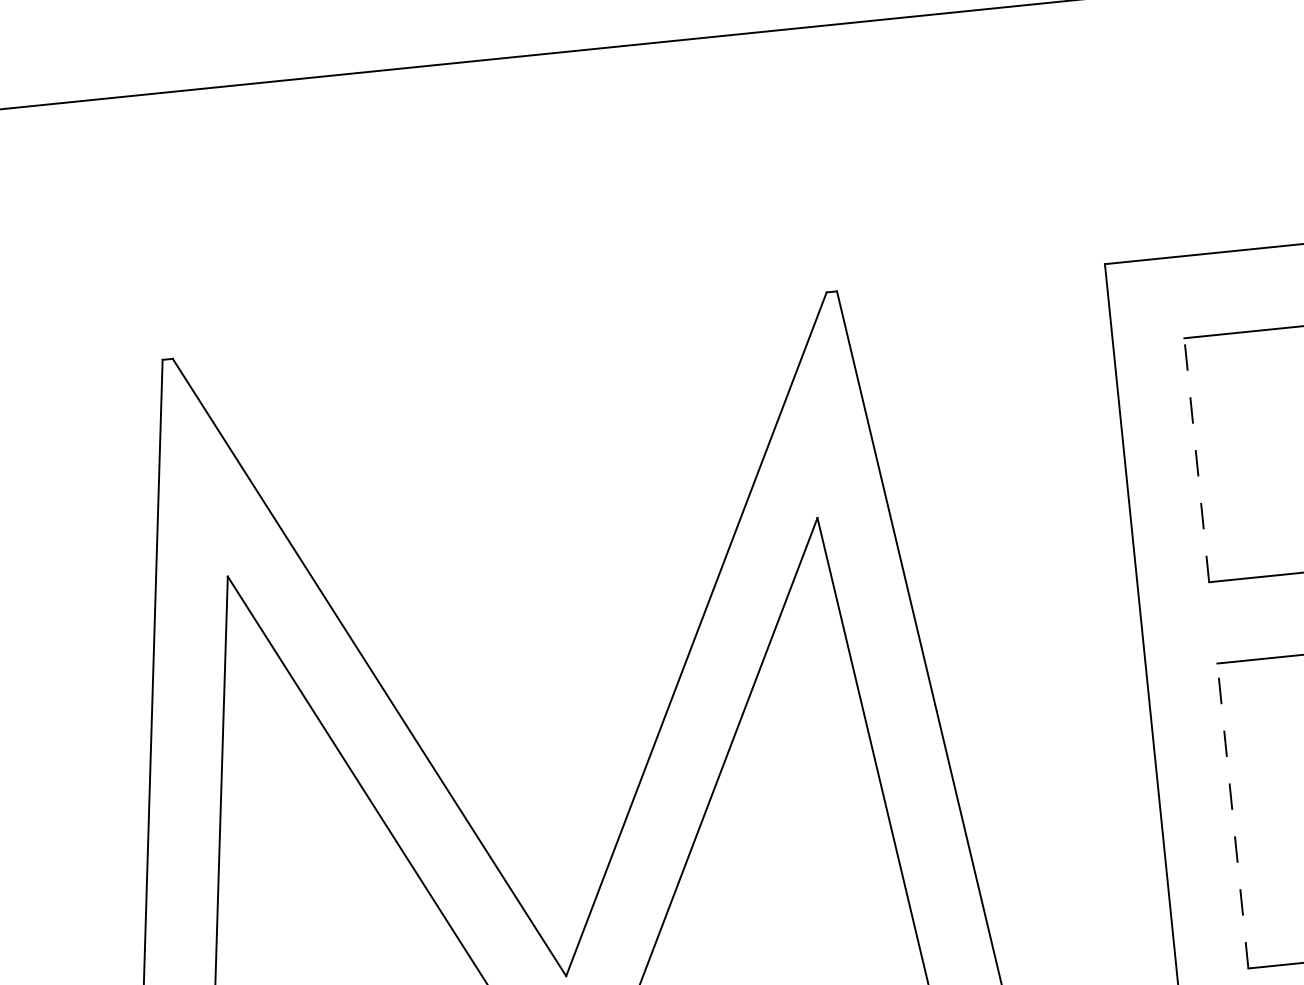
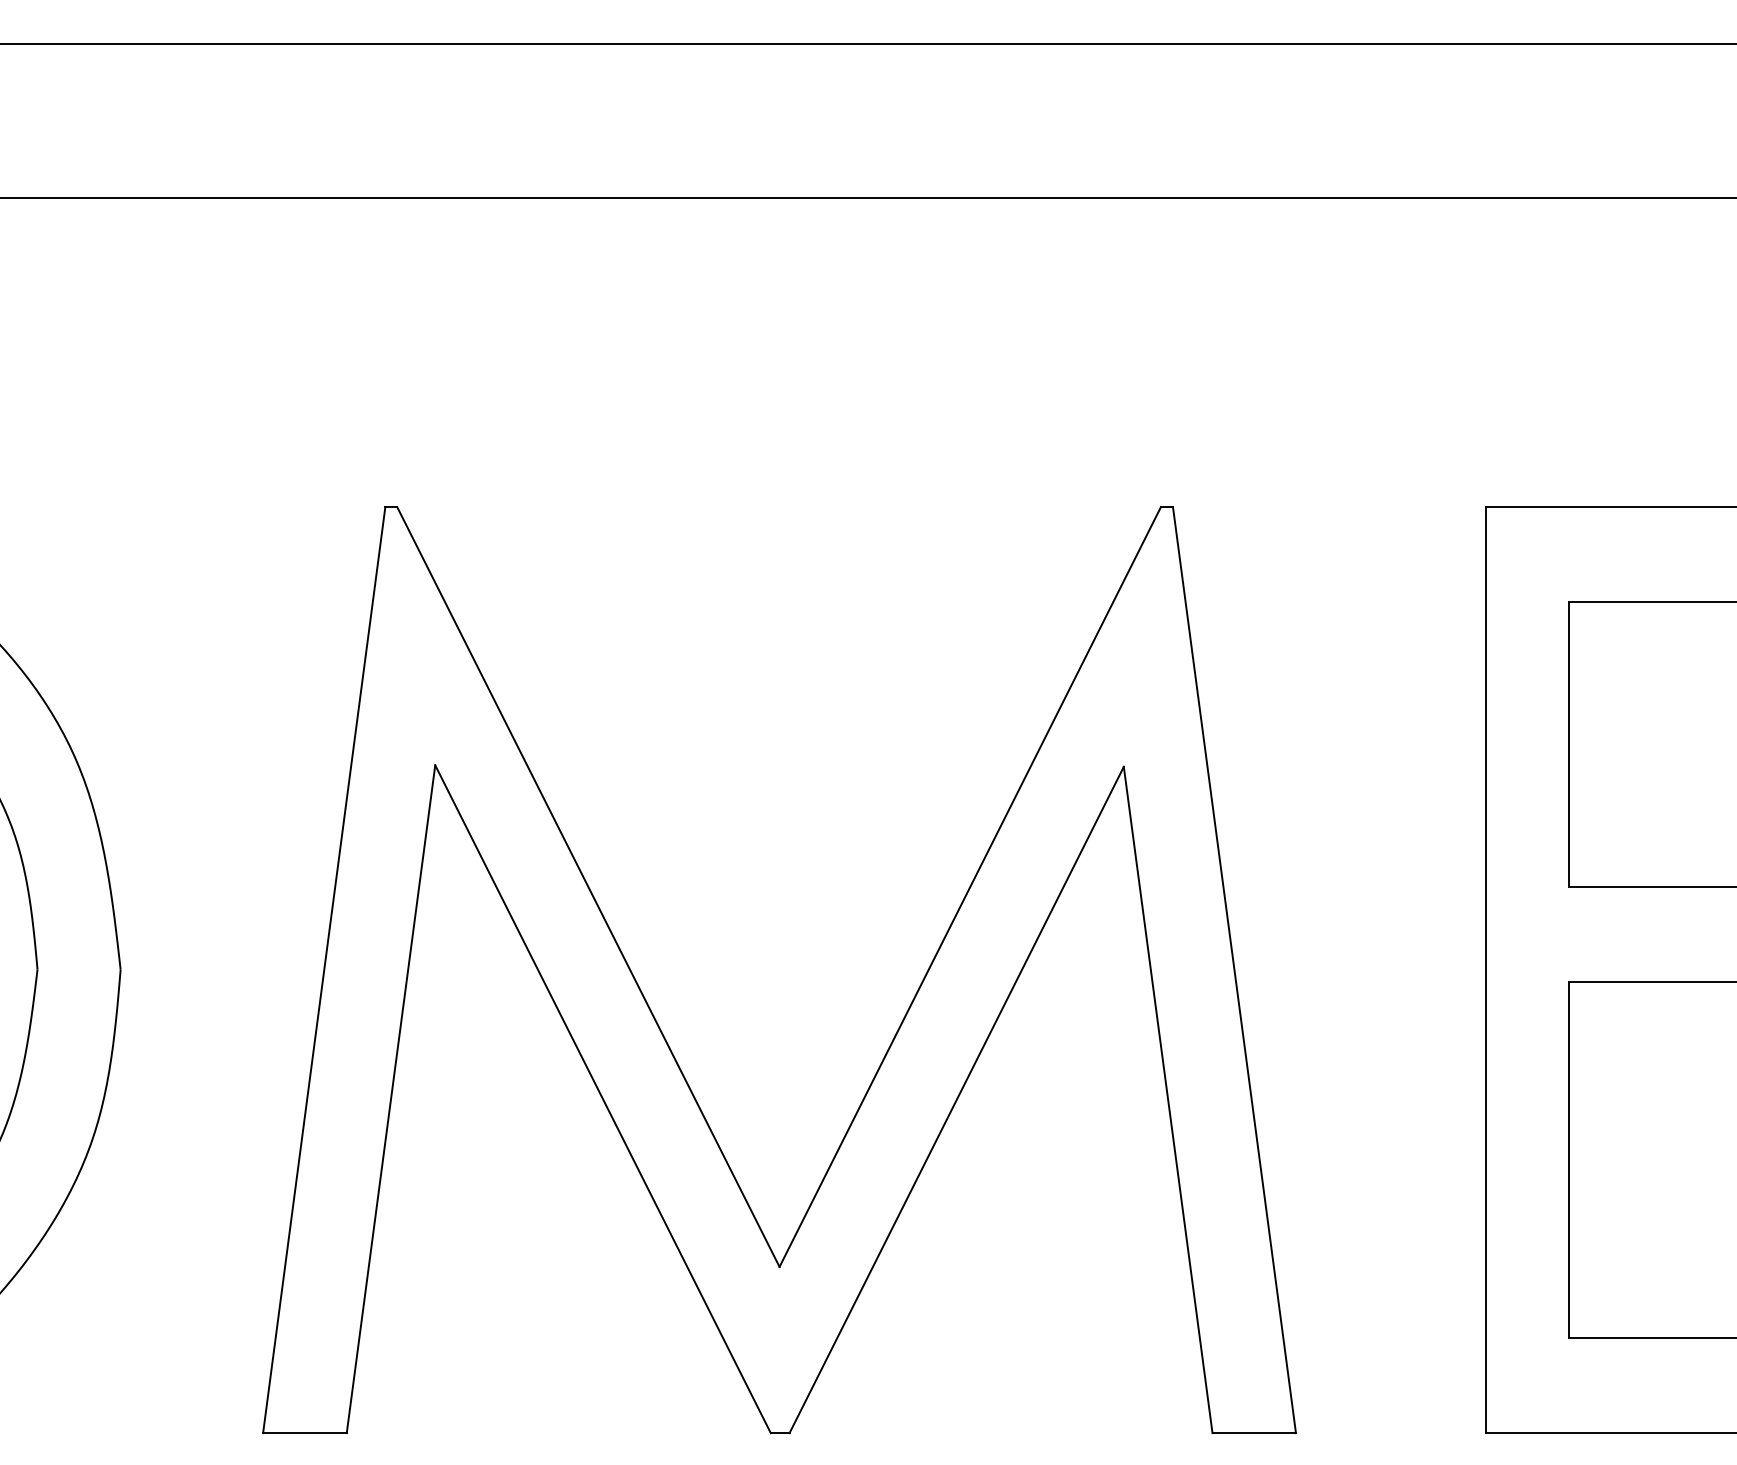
line: (1197, 460) -> (1569, 744), dashed -> solid
line: (1233, 815) -> (1569, 1159), dashed -> solid

